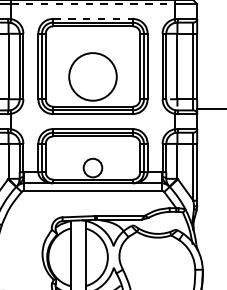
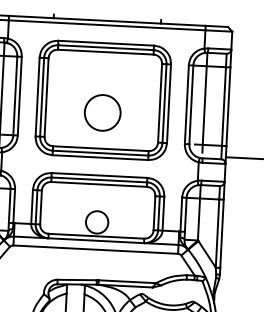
line: (93, 4) -> (107, 25), dashed -> solid
line: (93, 18) -> (106, 42), dashed -> solid
circle: (92, 76) -> (102, 112), size x0.62

